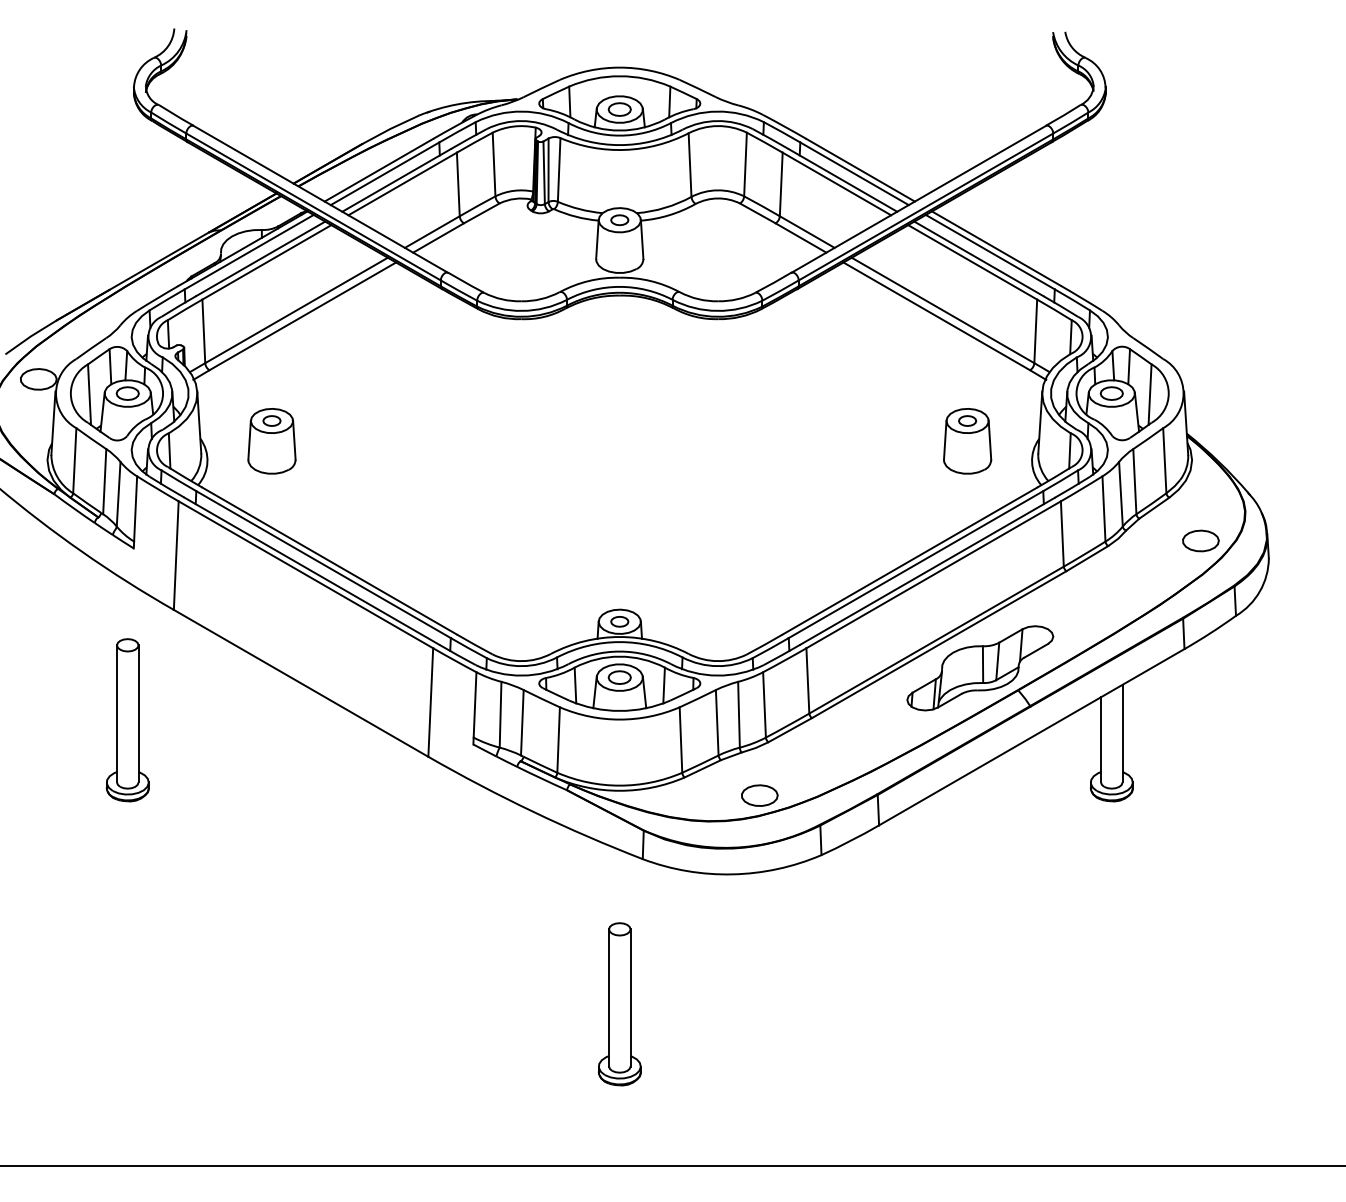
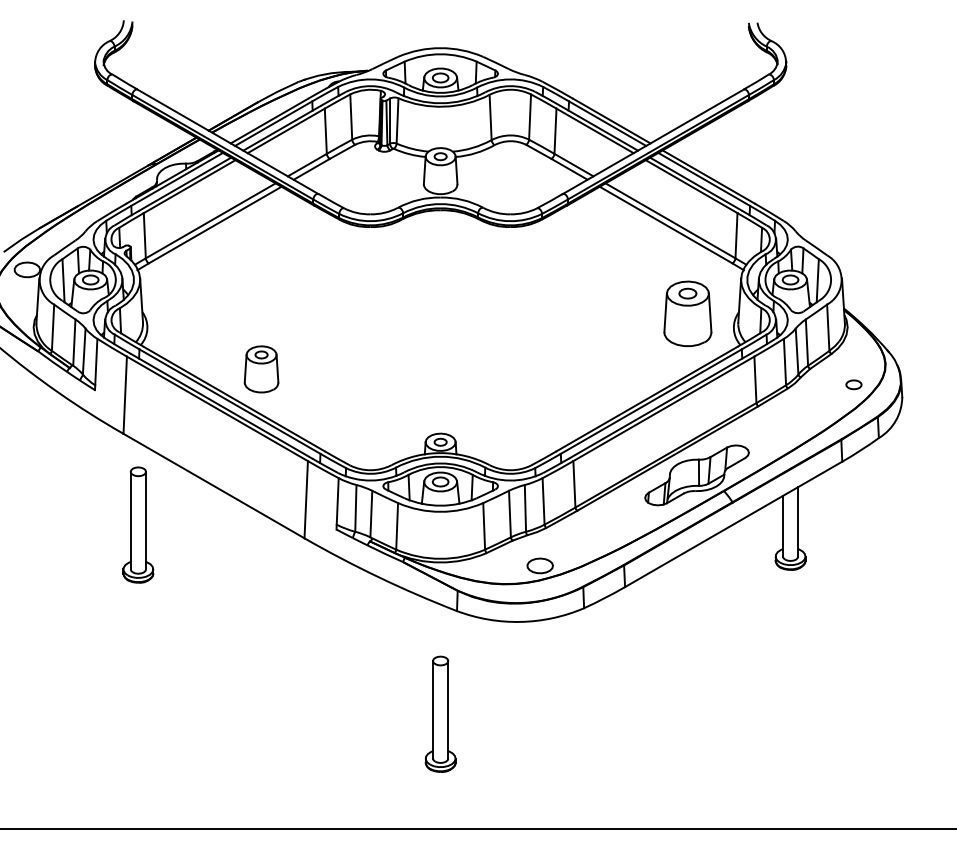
part: (271, 441) -> (261, 369), moved
part: (967, 441) -> (687, 314), size x1.4
part: (1200, 540) -> (853, 384), size x0.6
part: (127, 720) -> (138, 525), moved

